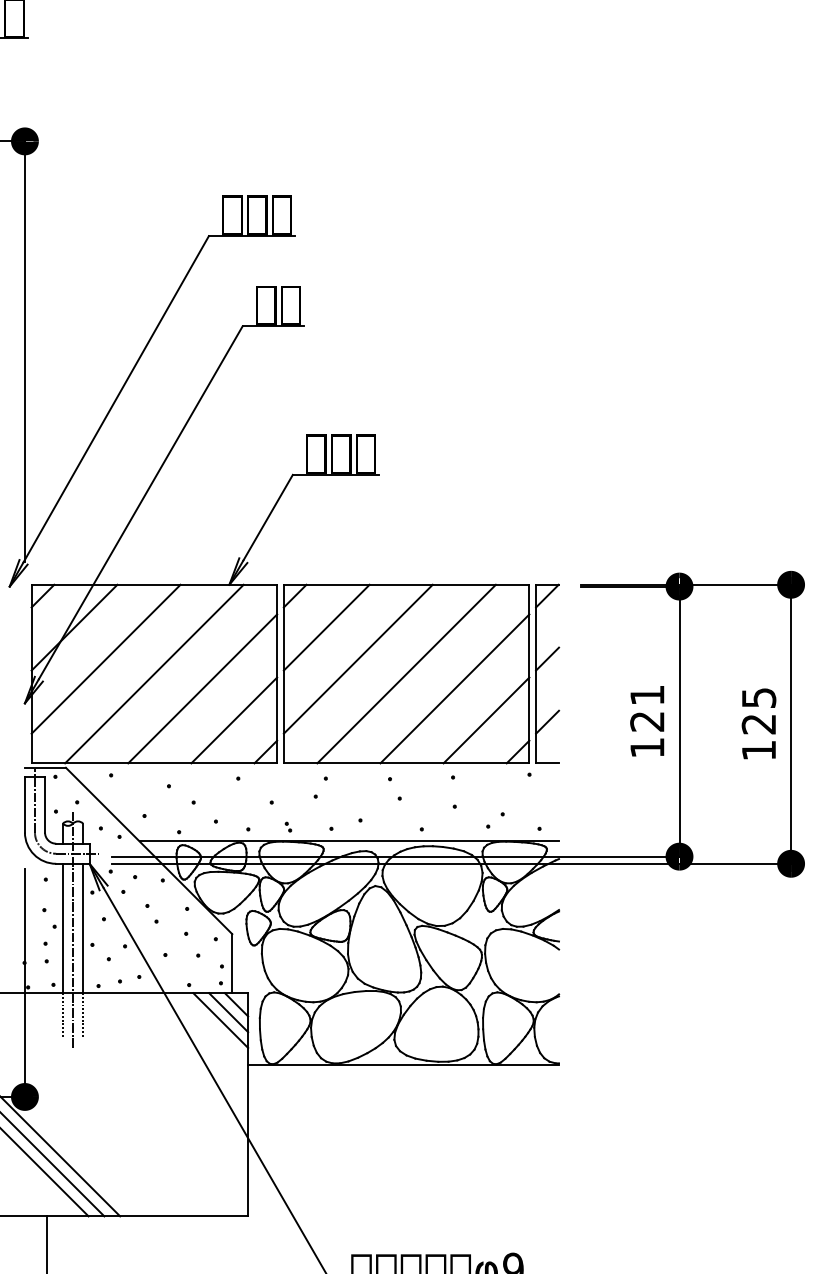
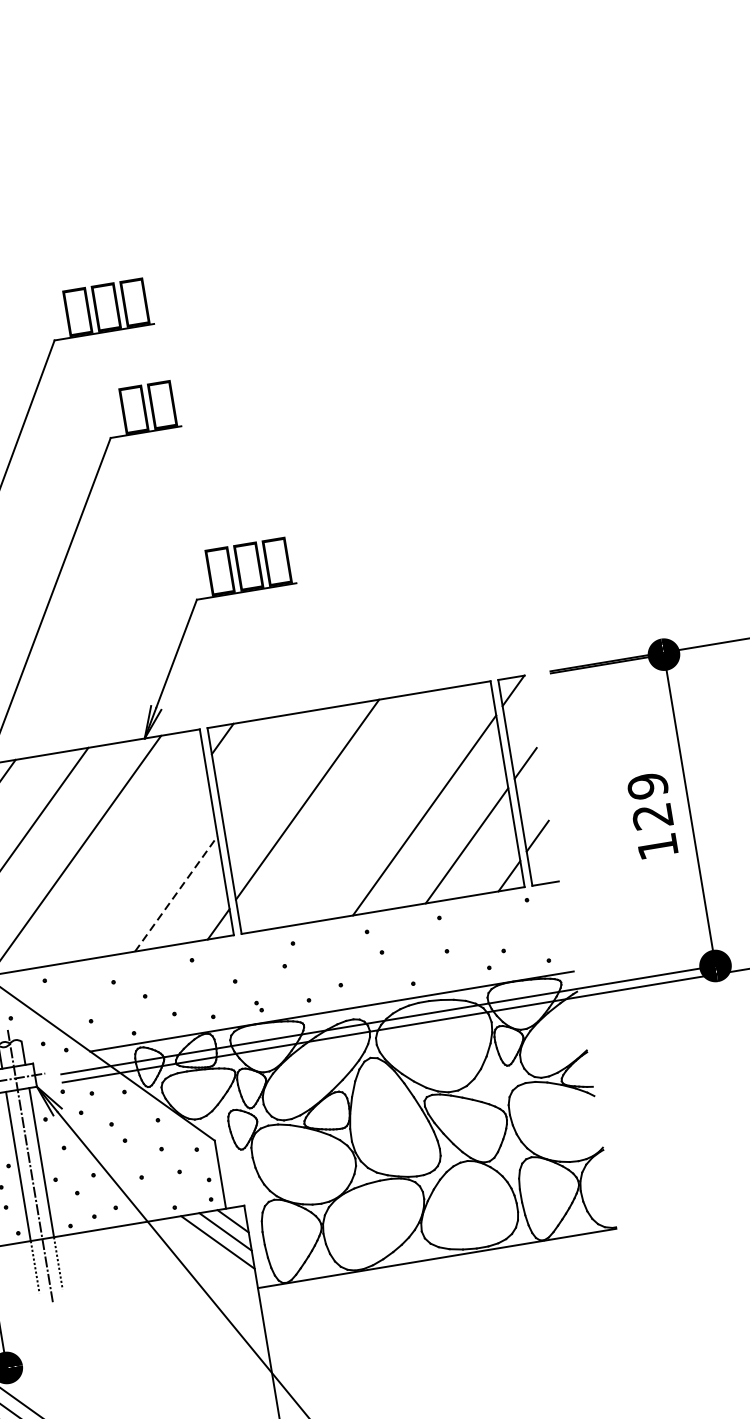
line: (326, 627) -> (264, 769), removed
line: (406, 673) -> (365, 806), removed
line: (202, 688) -> (133, 863), removed
text: (647, 695) -> (647, 786), 121 -> 129
line: (234, 720) -> (176, 893), solid -> dashed

